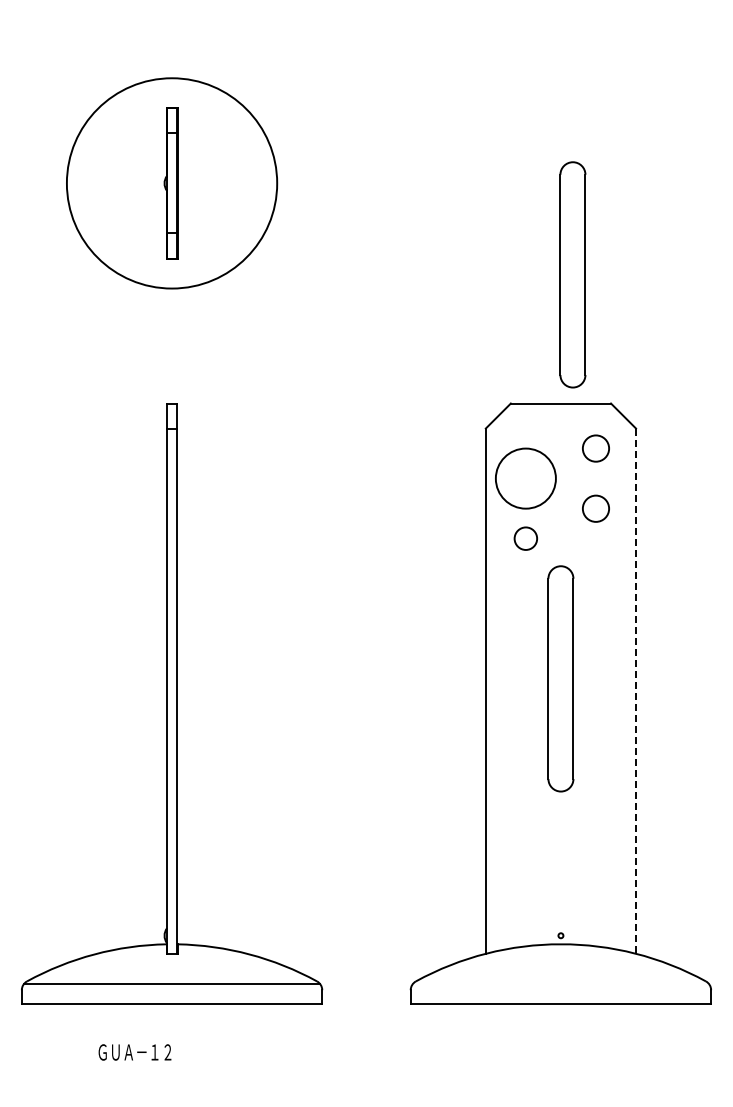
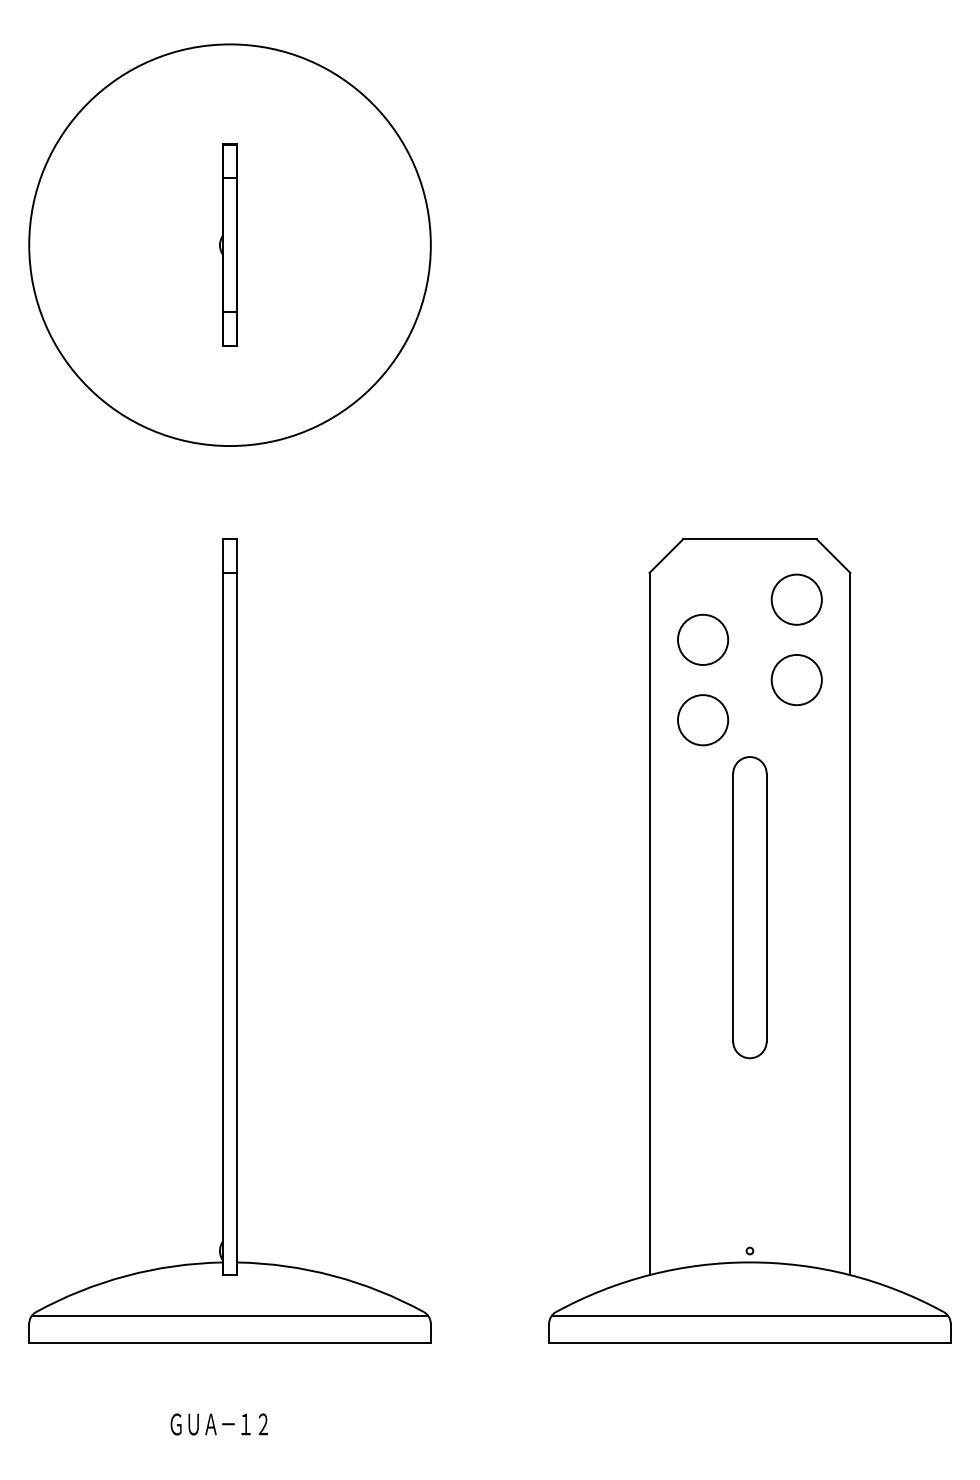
circle: (171, 183) -> (229, 245), size x1.43
part: (572, 274) -> (765, 367), removed
circle: (595, 448) -> (796, 599), size x1.43
circle: (525, 478) -> (702, 639), size x0.62
circle: (595, 508) -> (796, 679), size x1.43
circle: (525, 538) -> (702, 719), size x1.67
line: (636, 691) -> (850, 924), dashed -> solid
line: (560, 984) -> (749, 1316), added
text: (134, 1052) -> (218, 1424), moved

